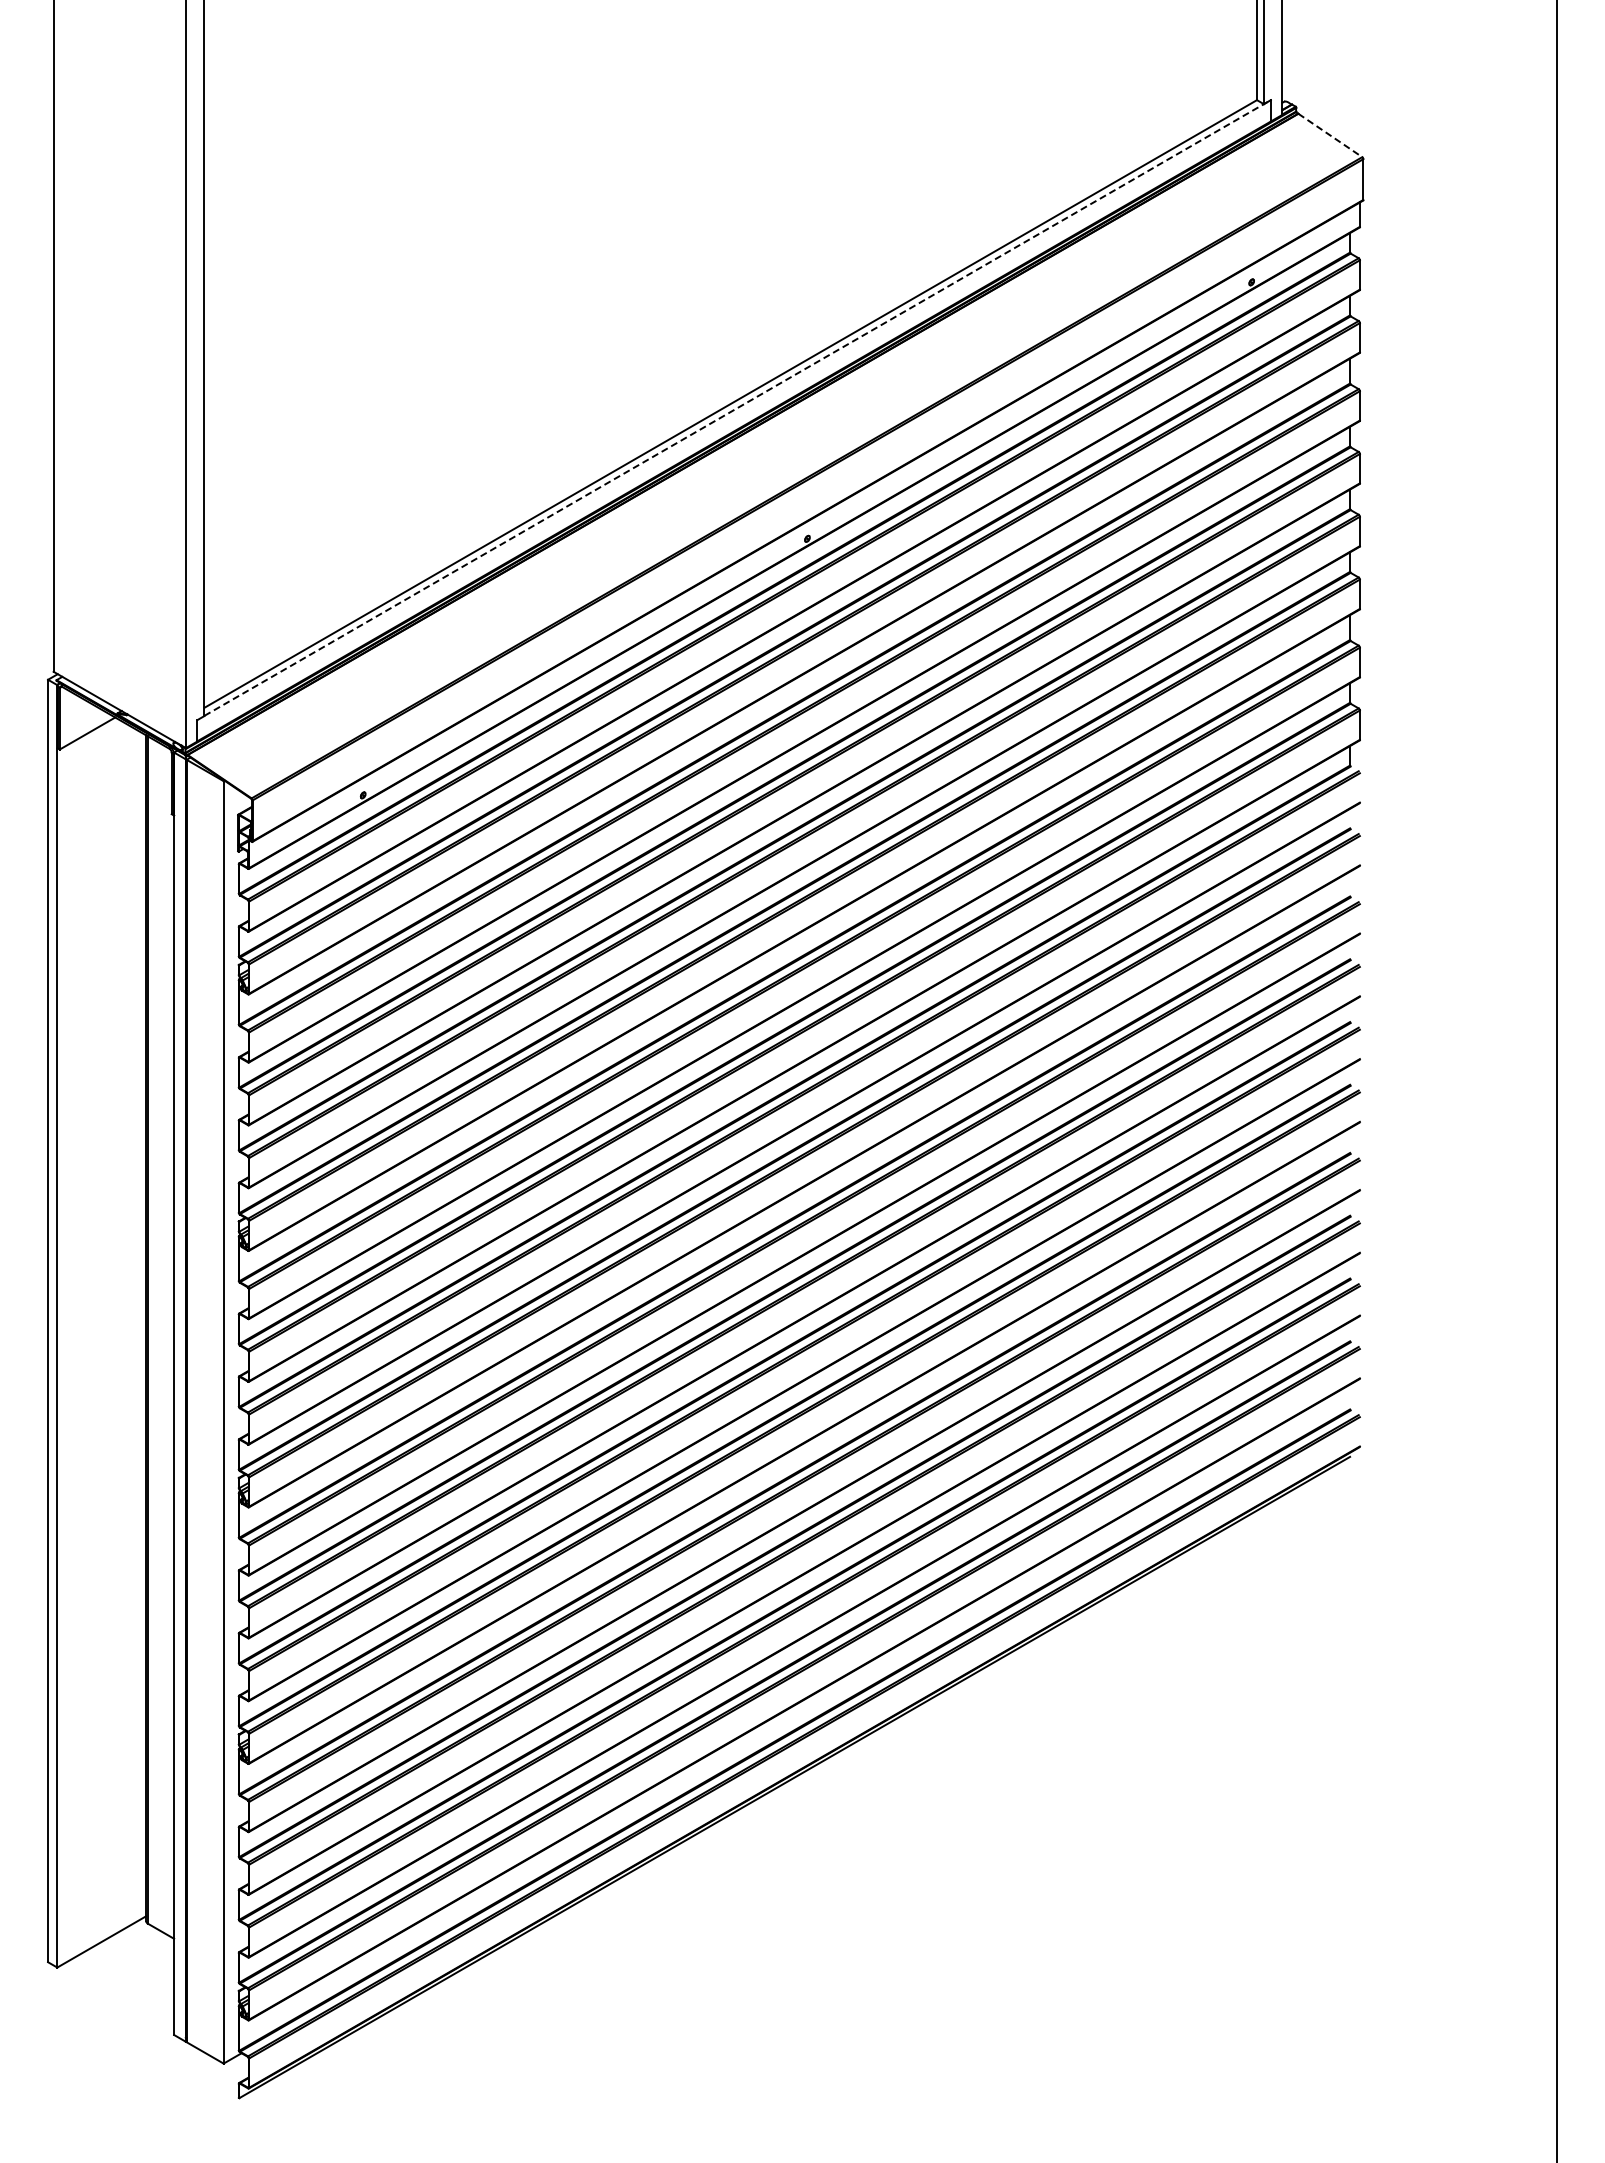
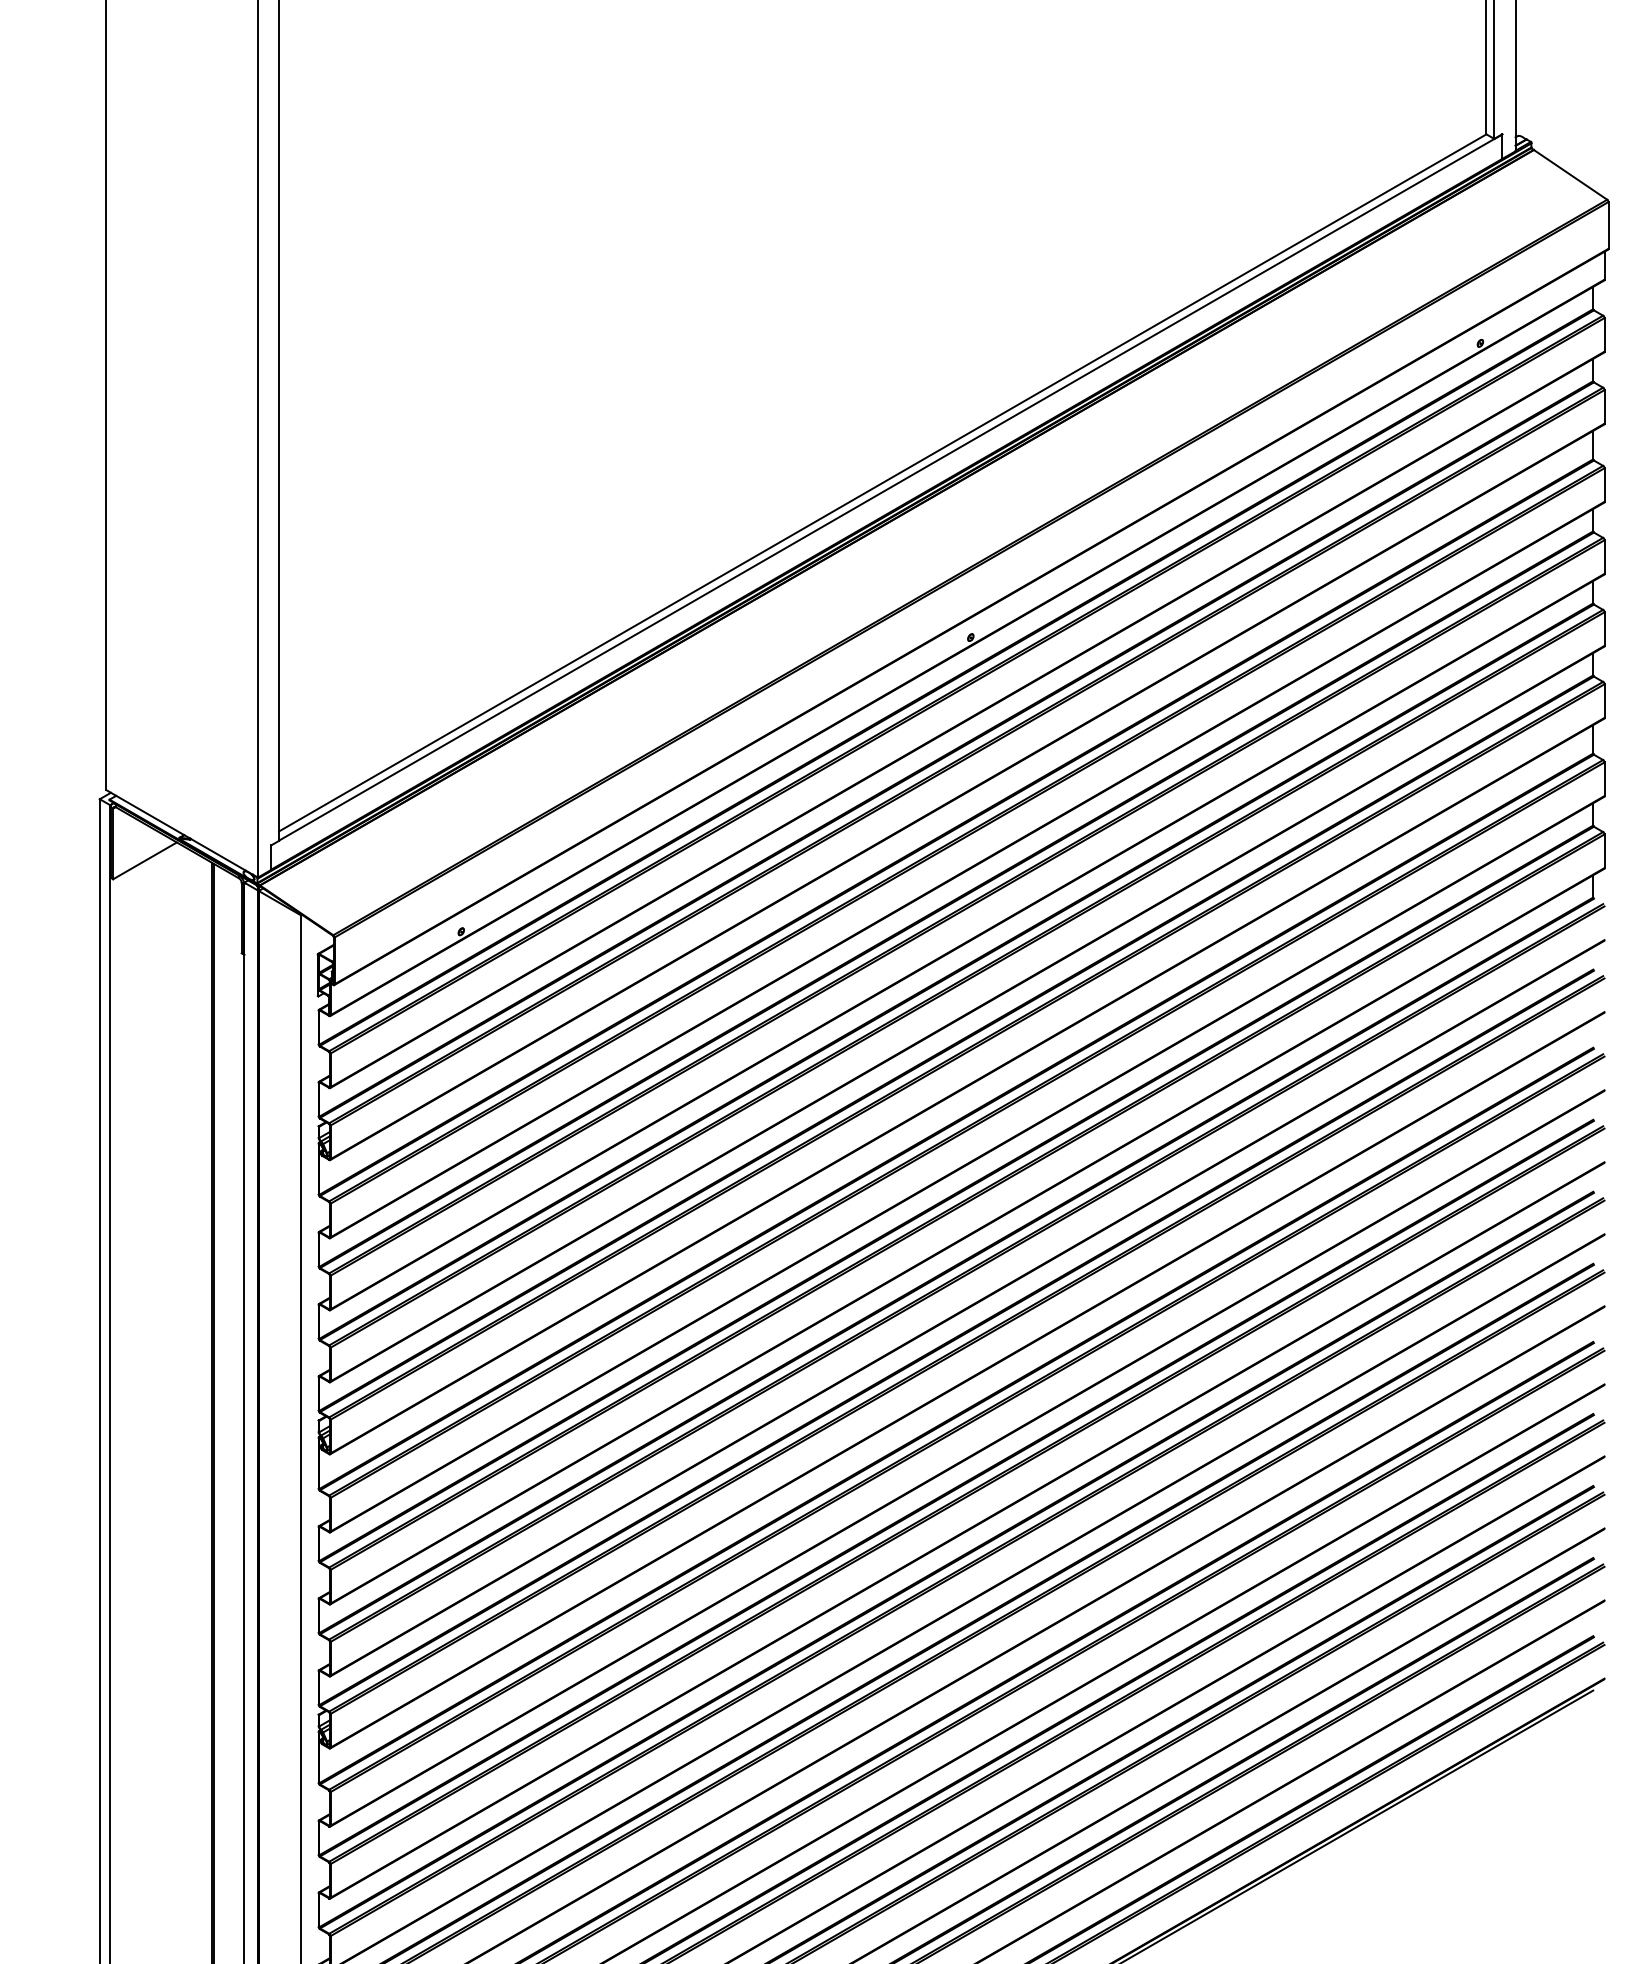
line: (1330, 135) -> (1570, 174), dashed -> solid
line: (737, 408) -> (890, 488), dashed -> solid

